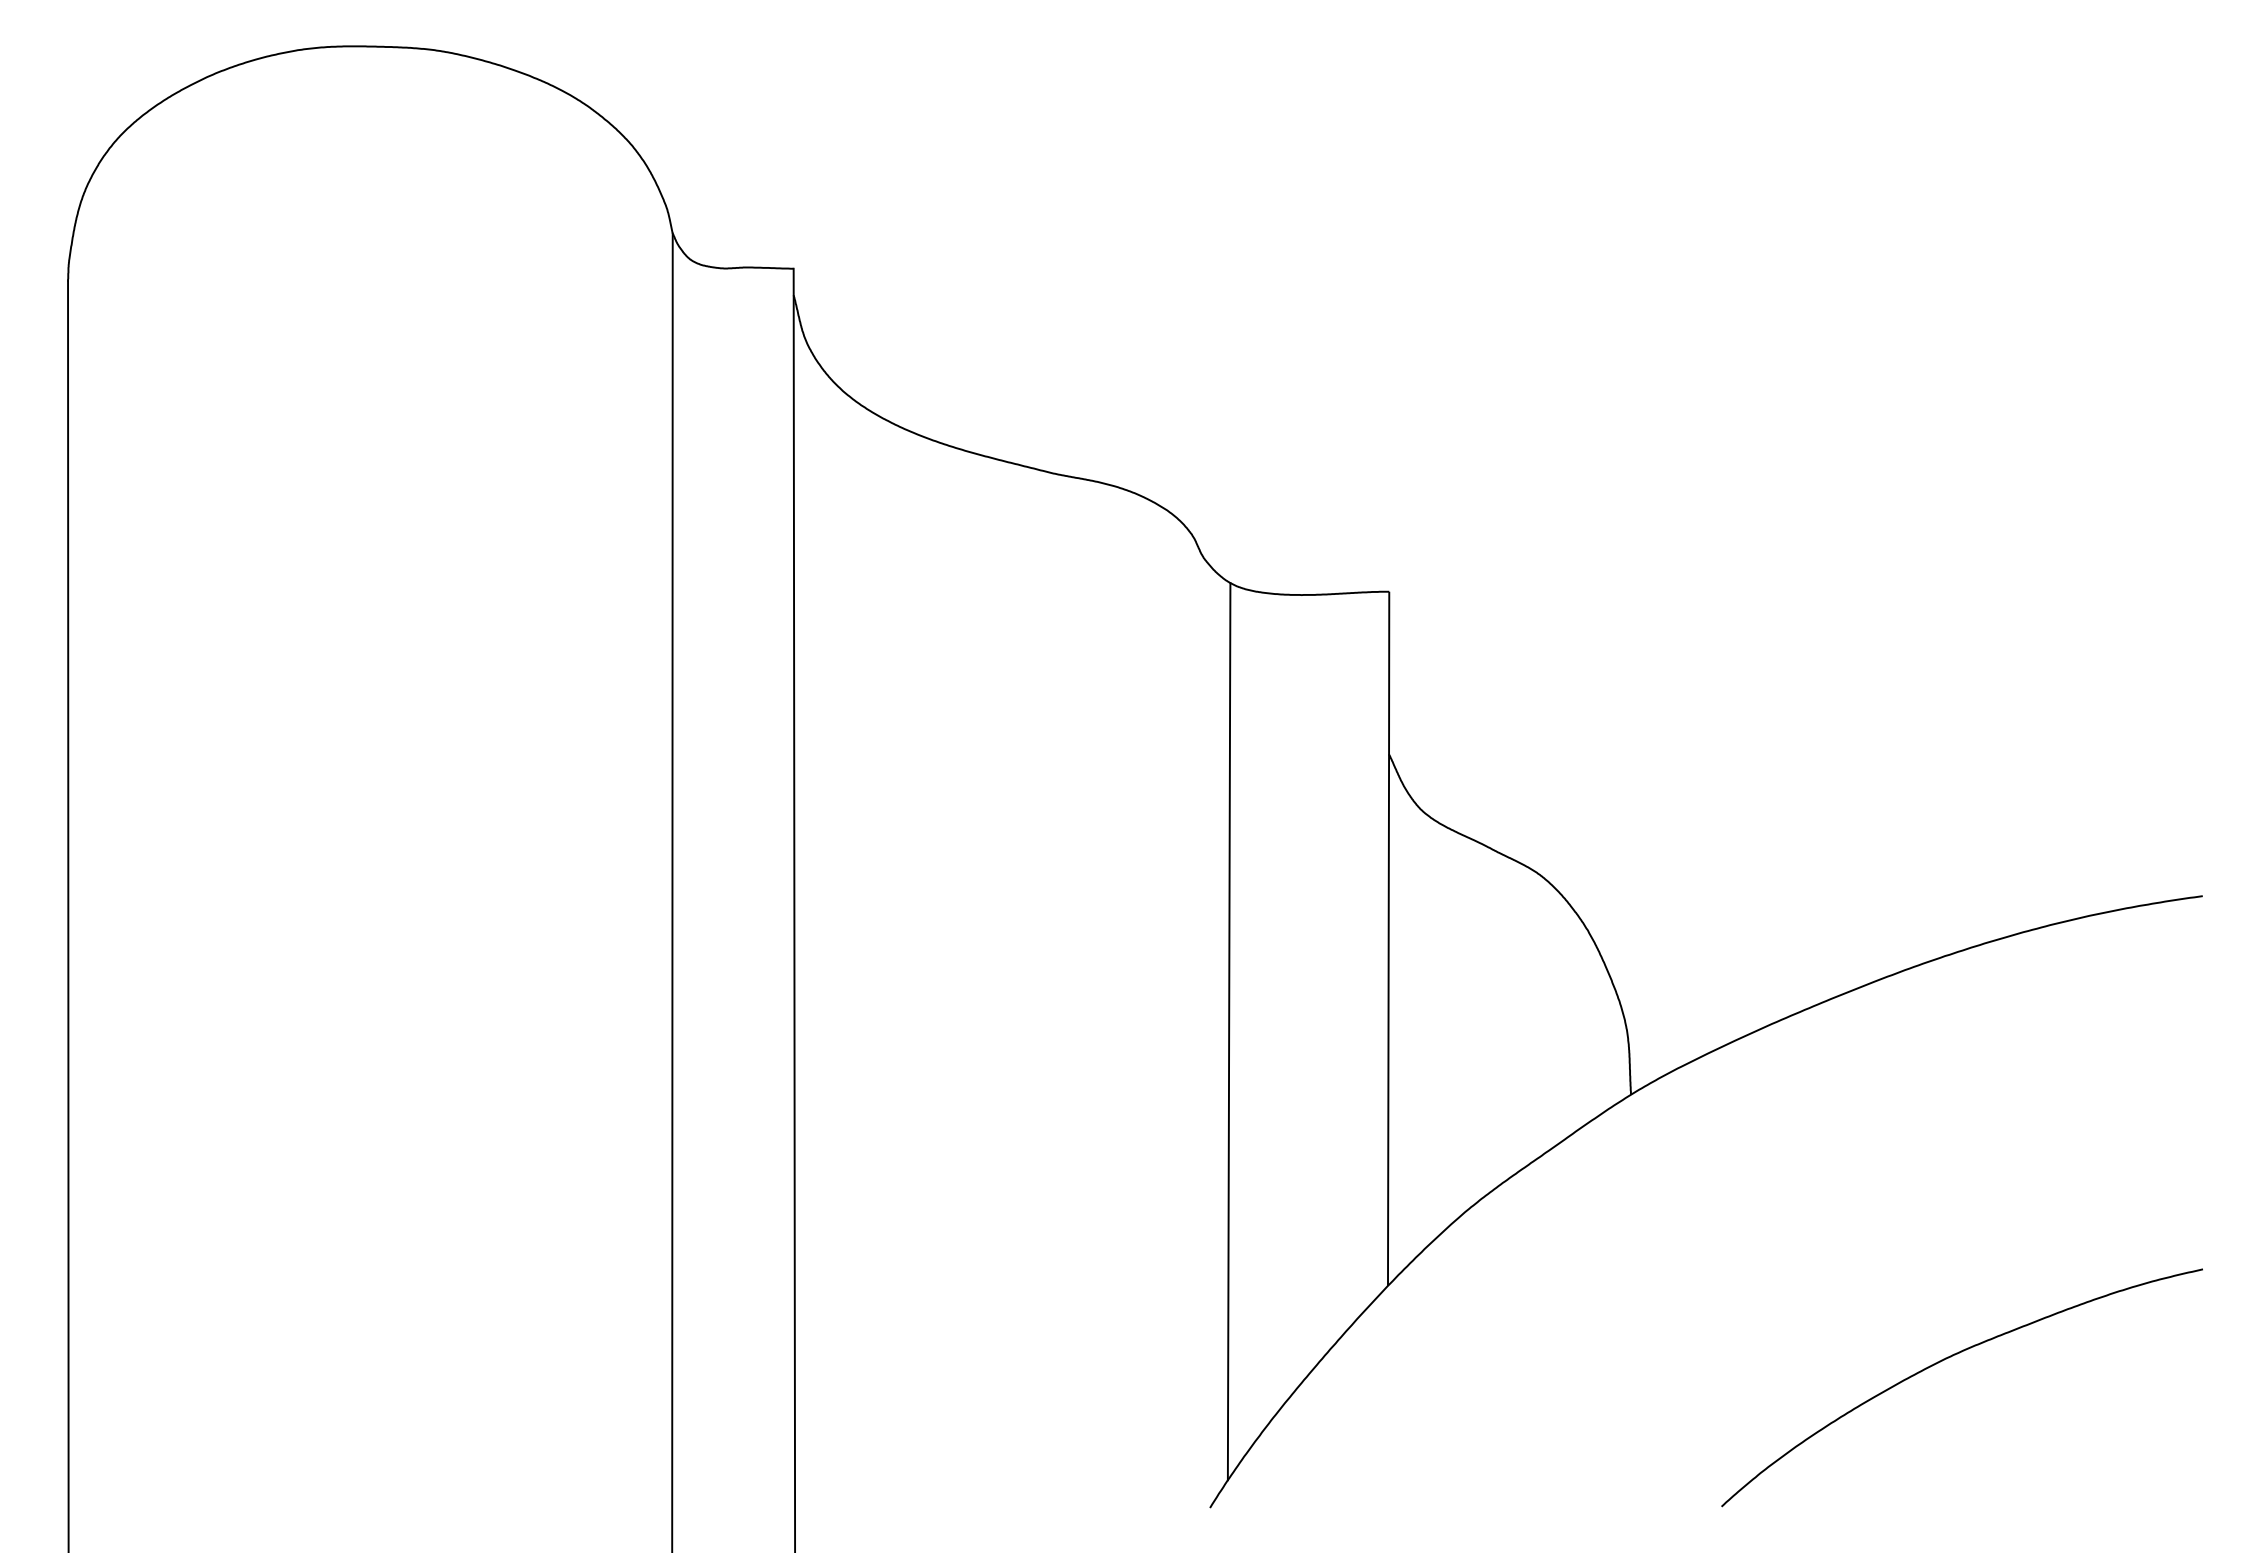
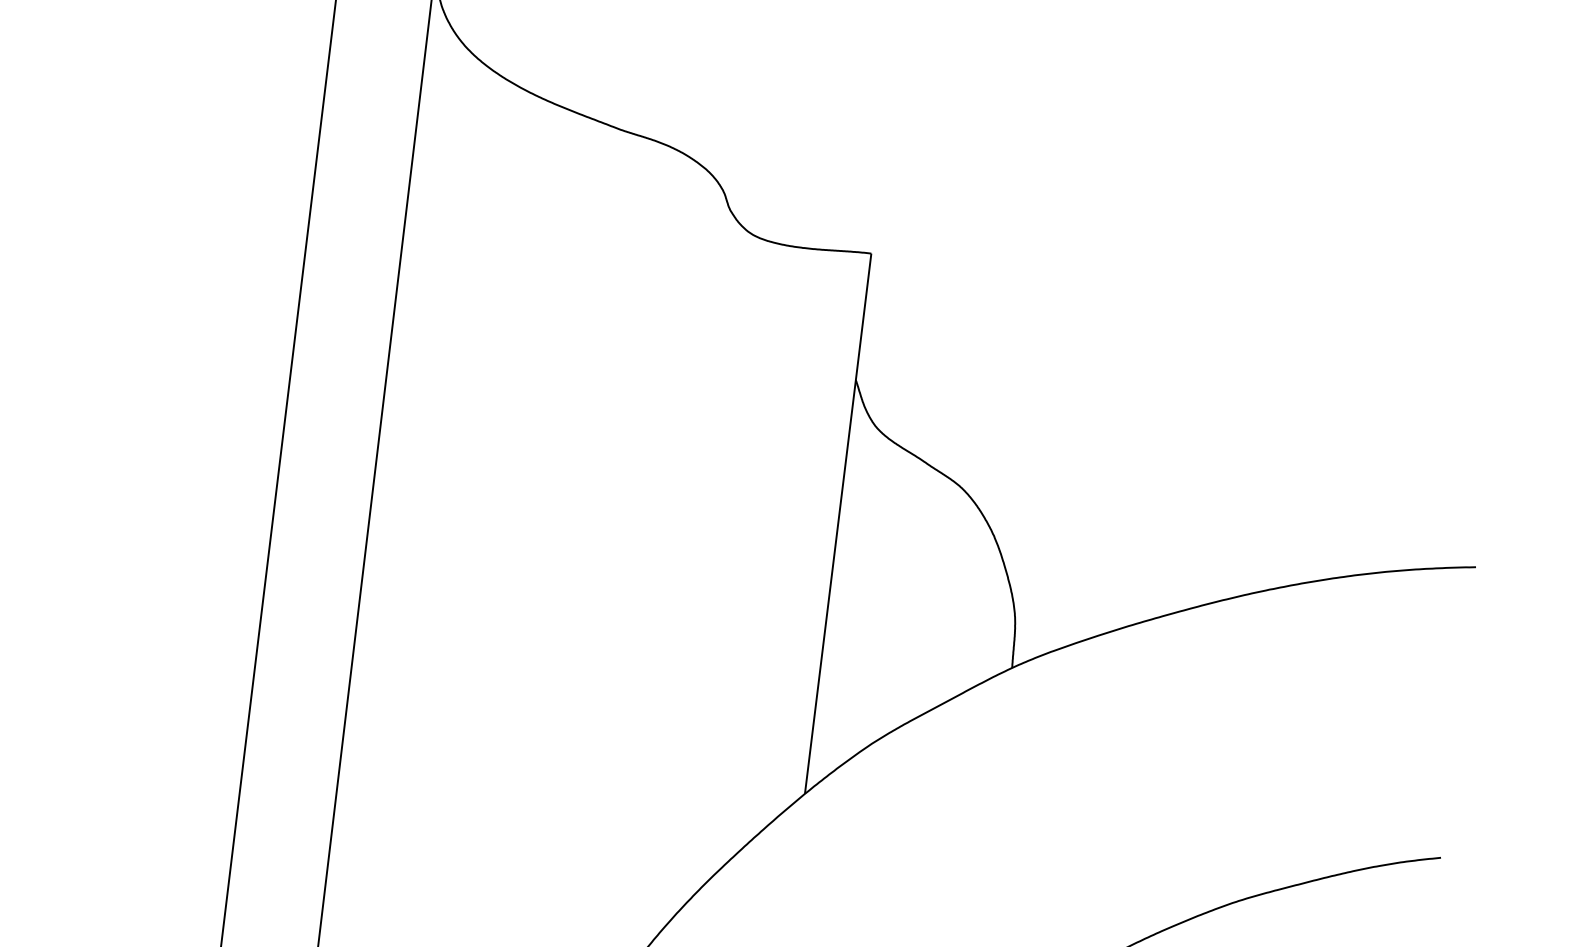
line: (1228, 1031) -> (704, 580), removed

